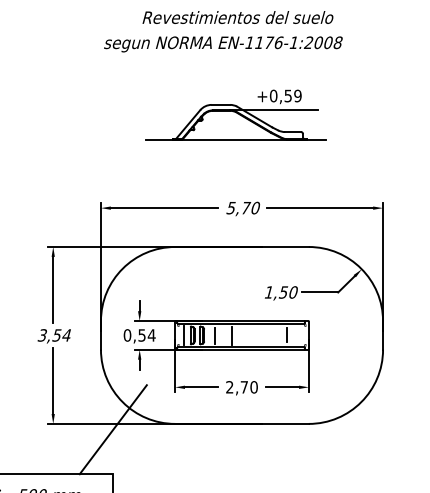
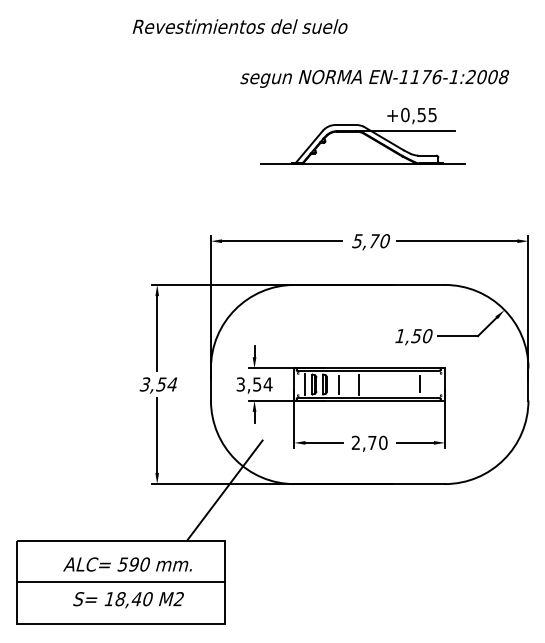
text: (237, 17) -> (239, 26), moved
text: (223, 44) -> (374, 78), moved
text: (297, 95) -> (432, 114), +0,59 -> +0,55
text: (127, 335) -> (240, 384), 0,54 -> 3,54

